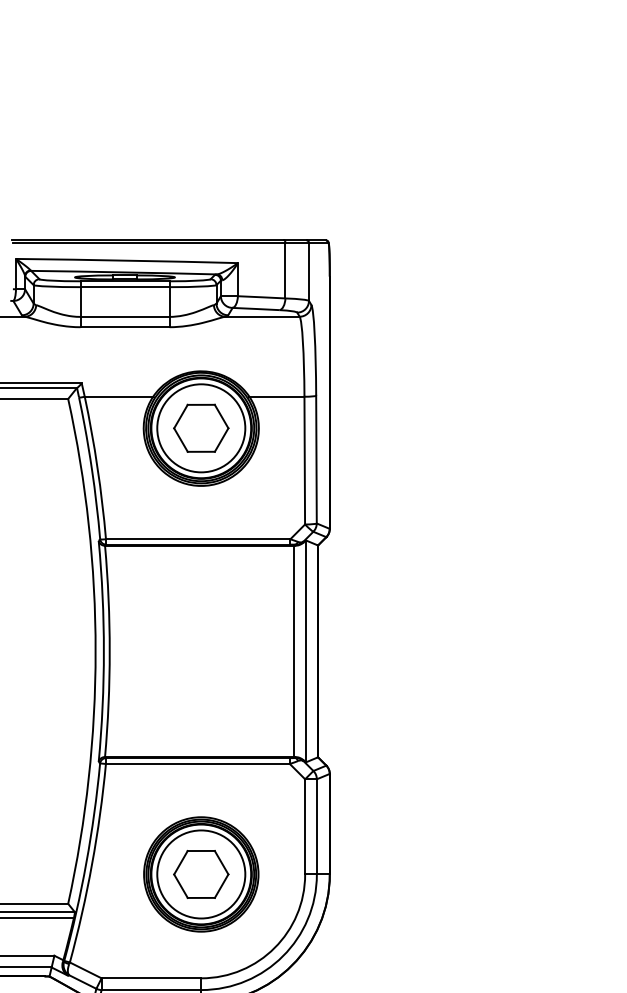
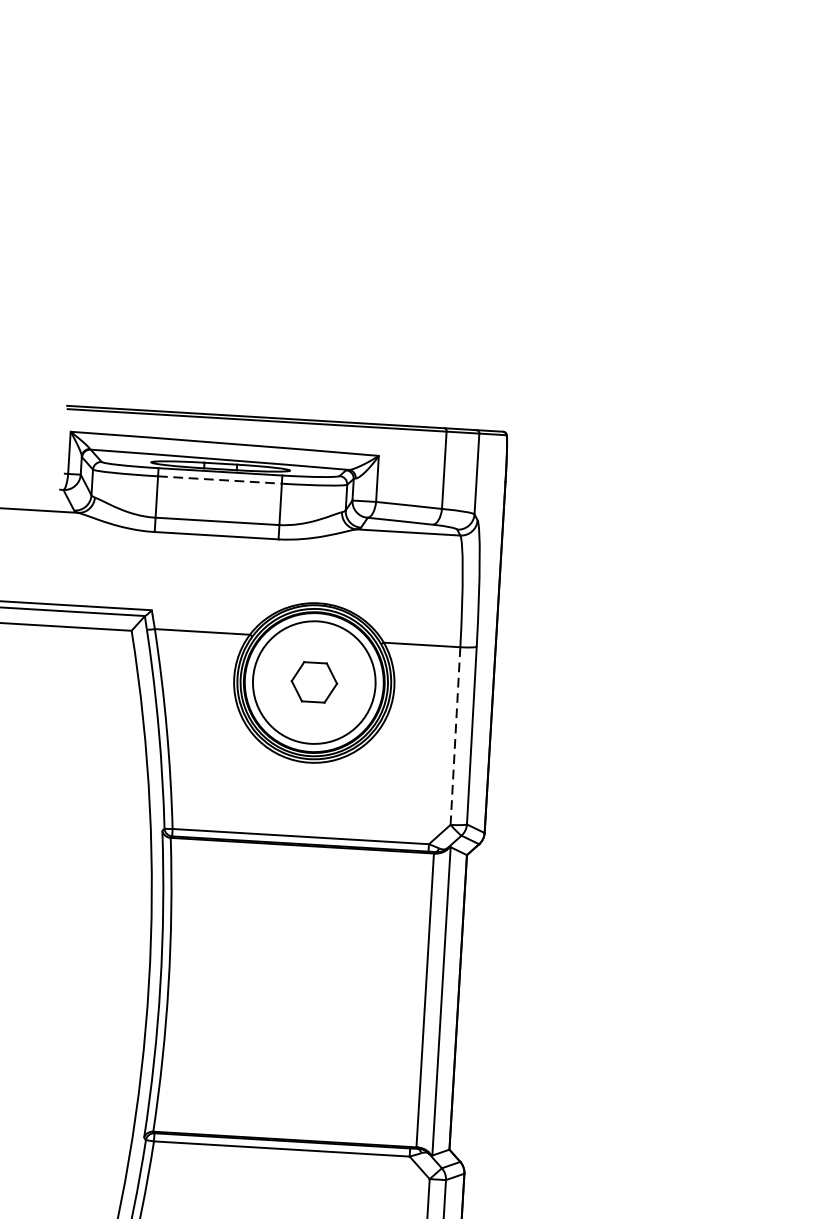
line: (125, 287) -> (220, 480), solid -> dashed
part: (201, 427) -> (314, 681), size x0.6
line: (304, 460) -> (455, 735), solid -> dashed

